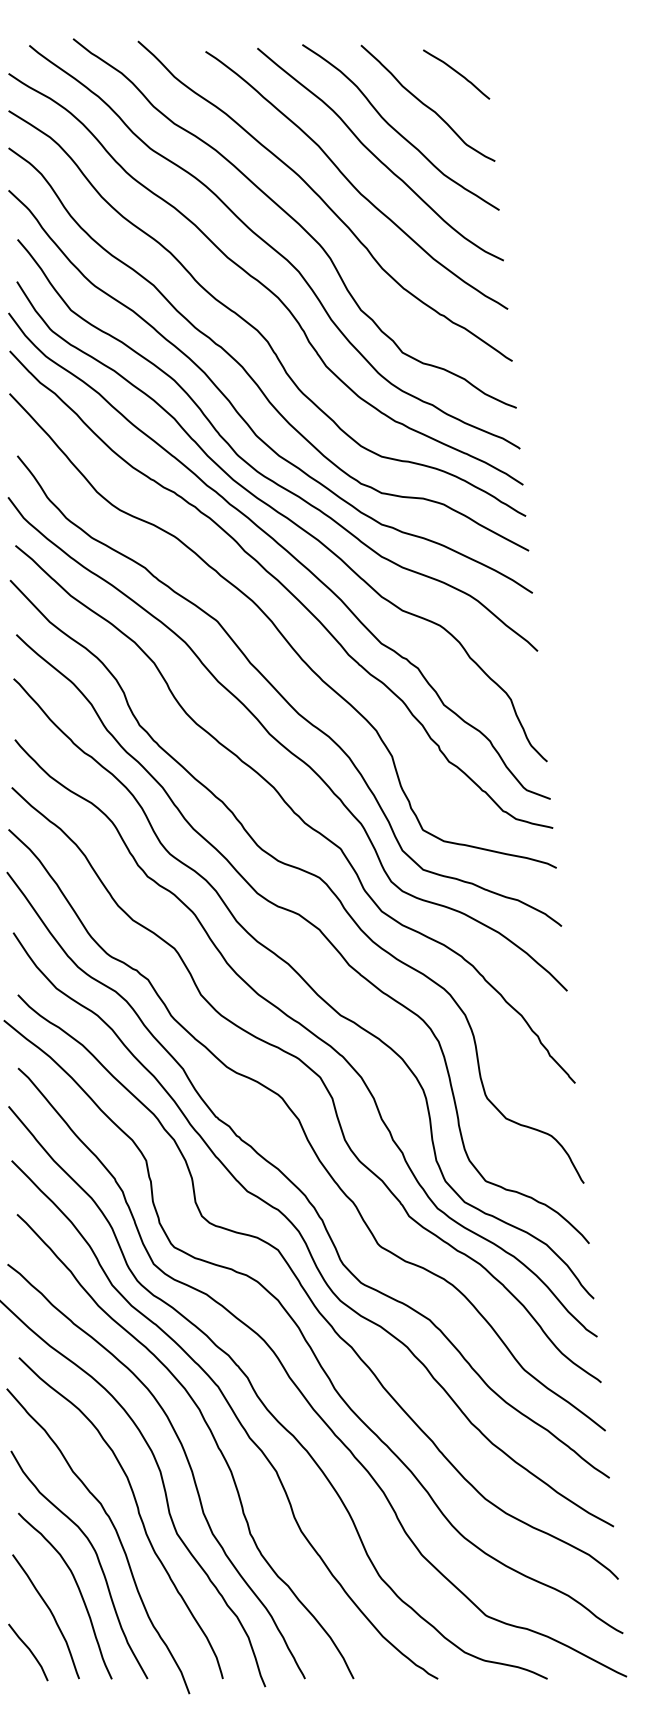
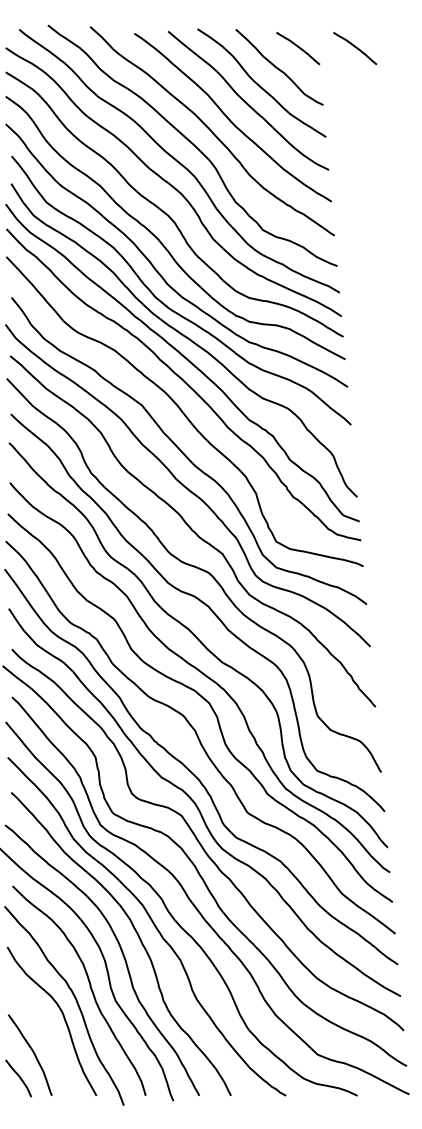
curve: (544, 74) -> (355, 48), added
curve: (78, 1592) -> (51, 1039), removed

